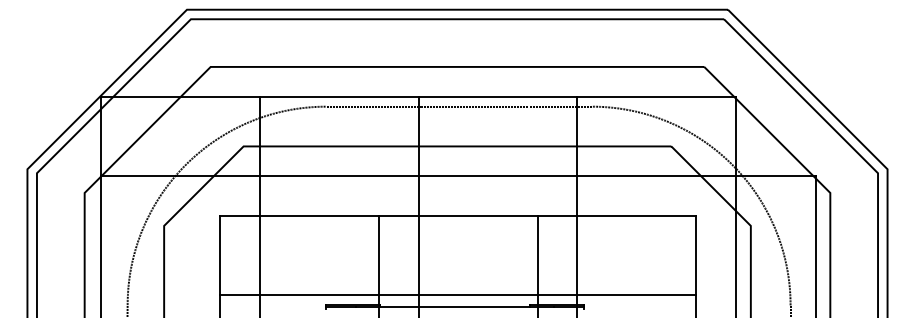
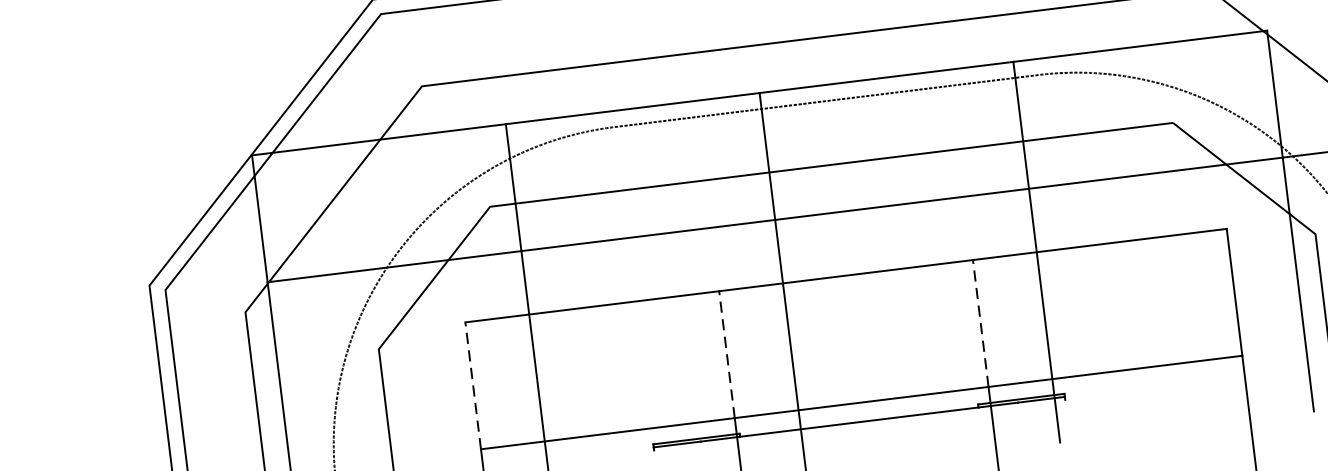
line: (219, 255) -> (473, 385), solid -> dashed
line: (378, 255) -> (726, 354), solid -> dashed
line: (537, 255) -> (980, 323), solid -> dashed

